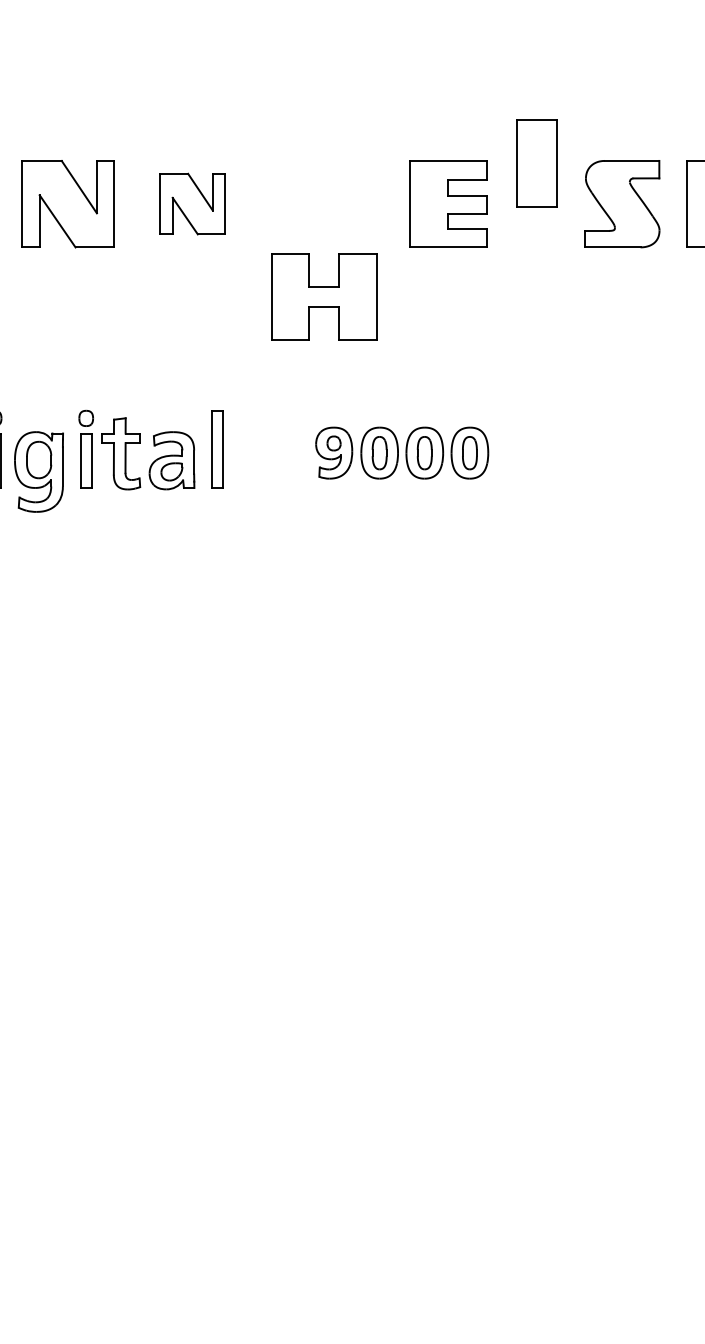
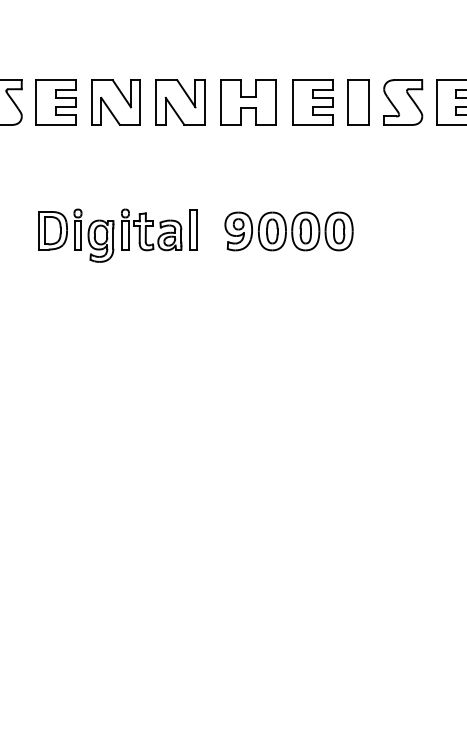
part: (536, 163) -> (358, 102), moved
part: (192, 204) -> (180, 102), size x1.43
part: (323, 296) -> (248, 102), moved
part: (401, 453) -> (288, 231), size x1.43

